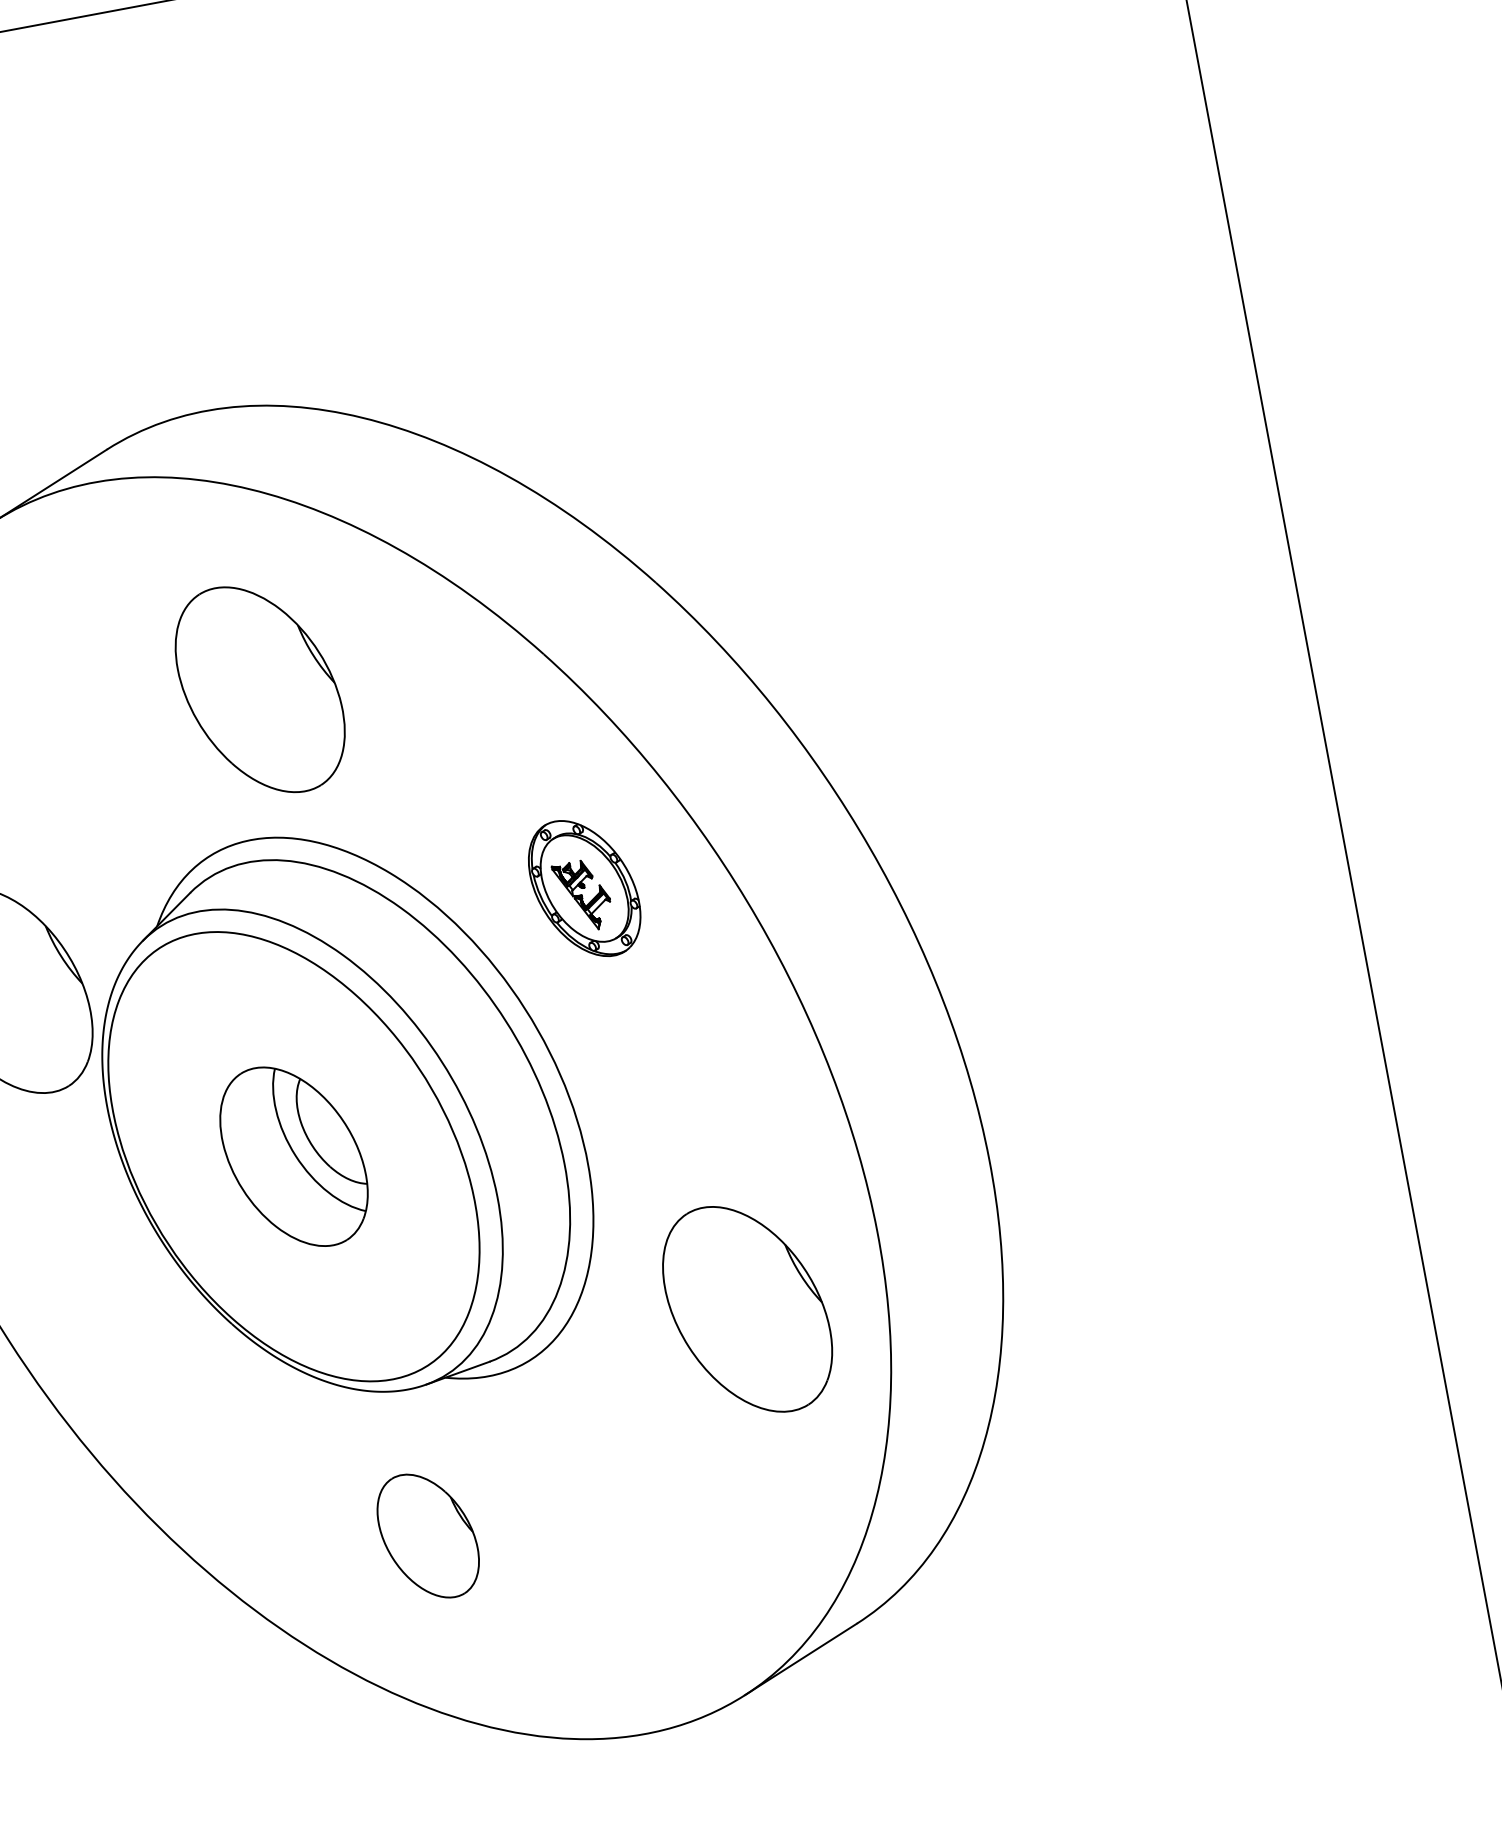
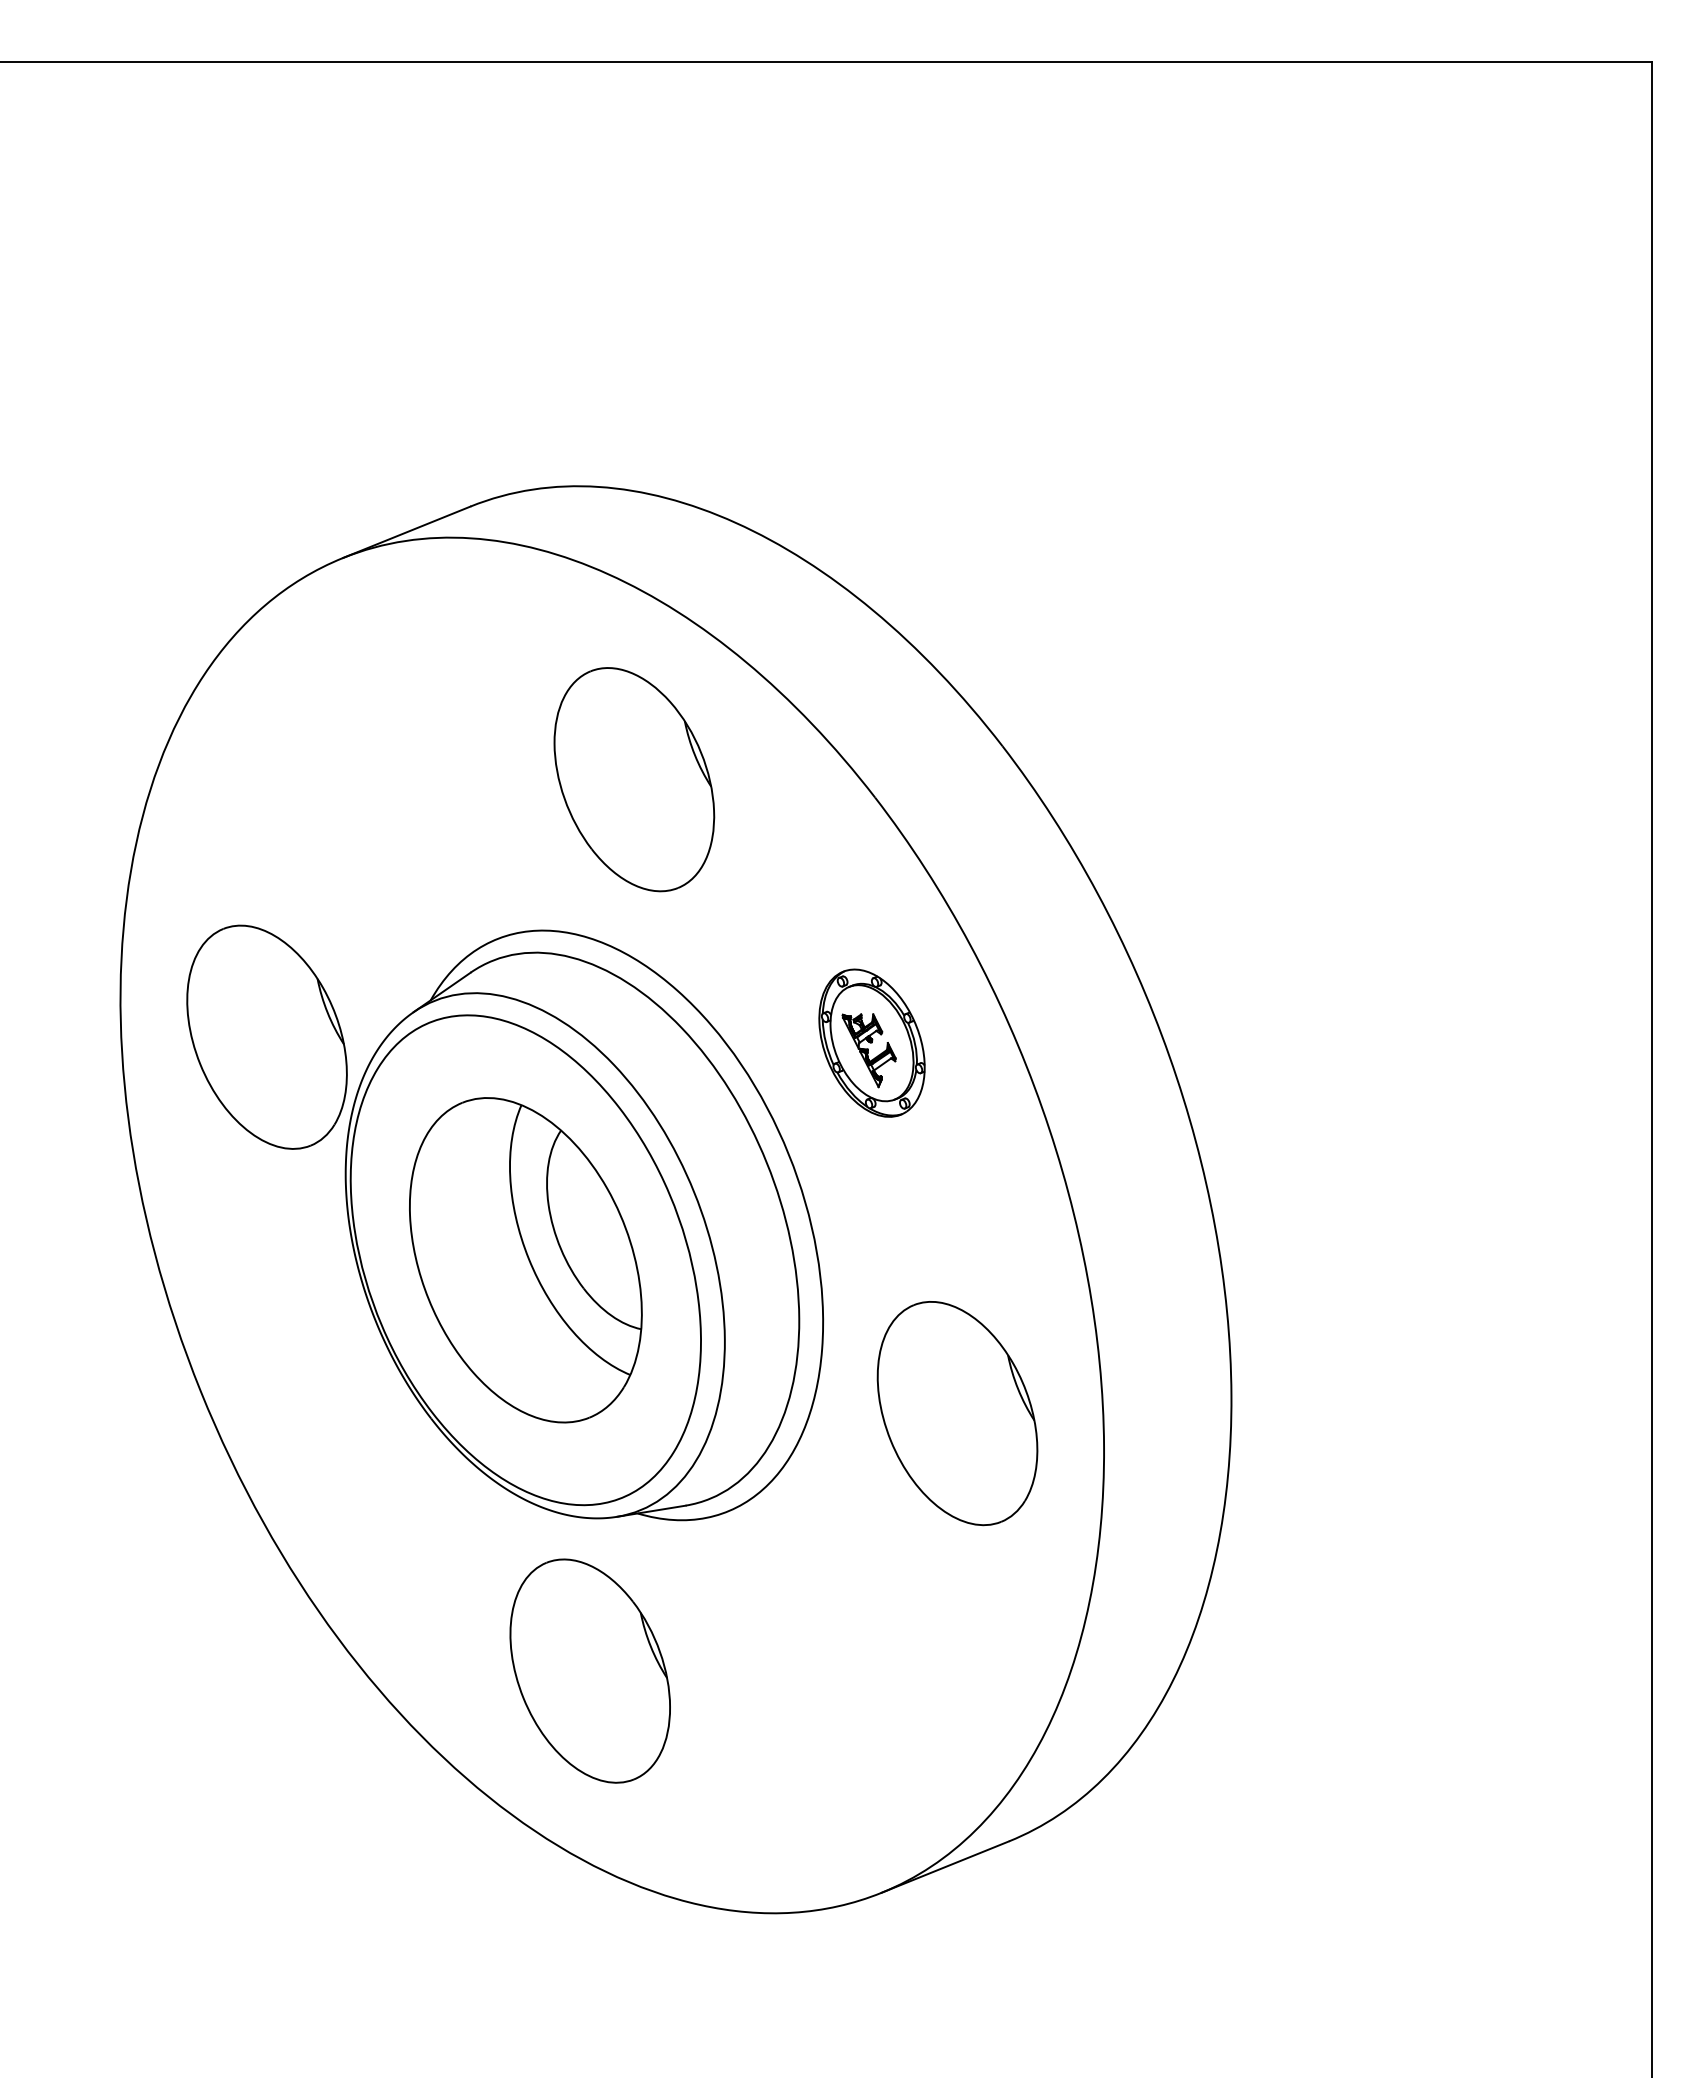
part: (260, 689) -> (634, 779), moved
part: (293, 1156) -> (525, 1260), size x1.67
part: (747, 1309) -> (957, 1413), moved
part: (427, 1535) -> (589, 1670), size x1.67

